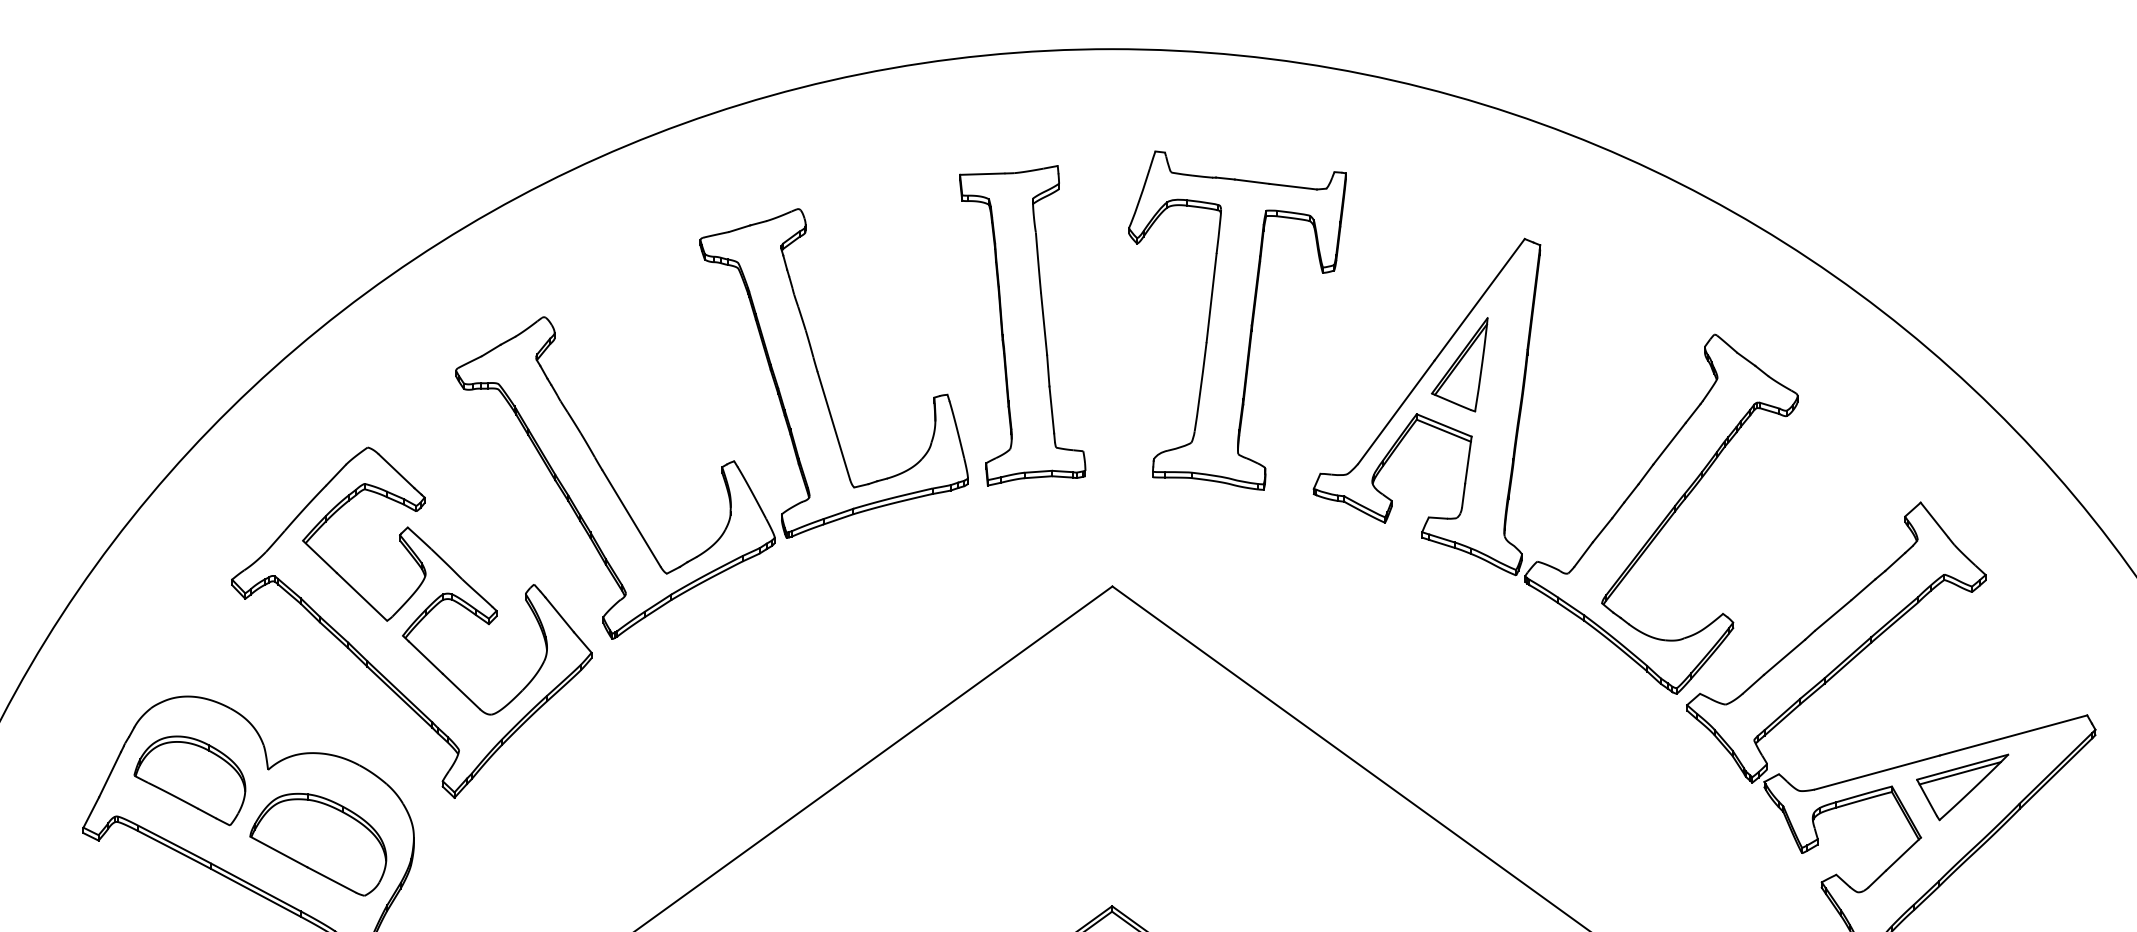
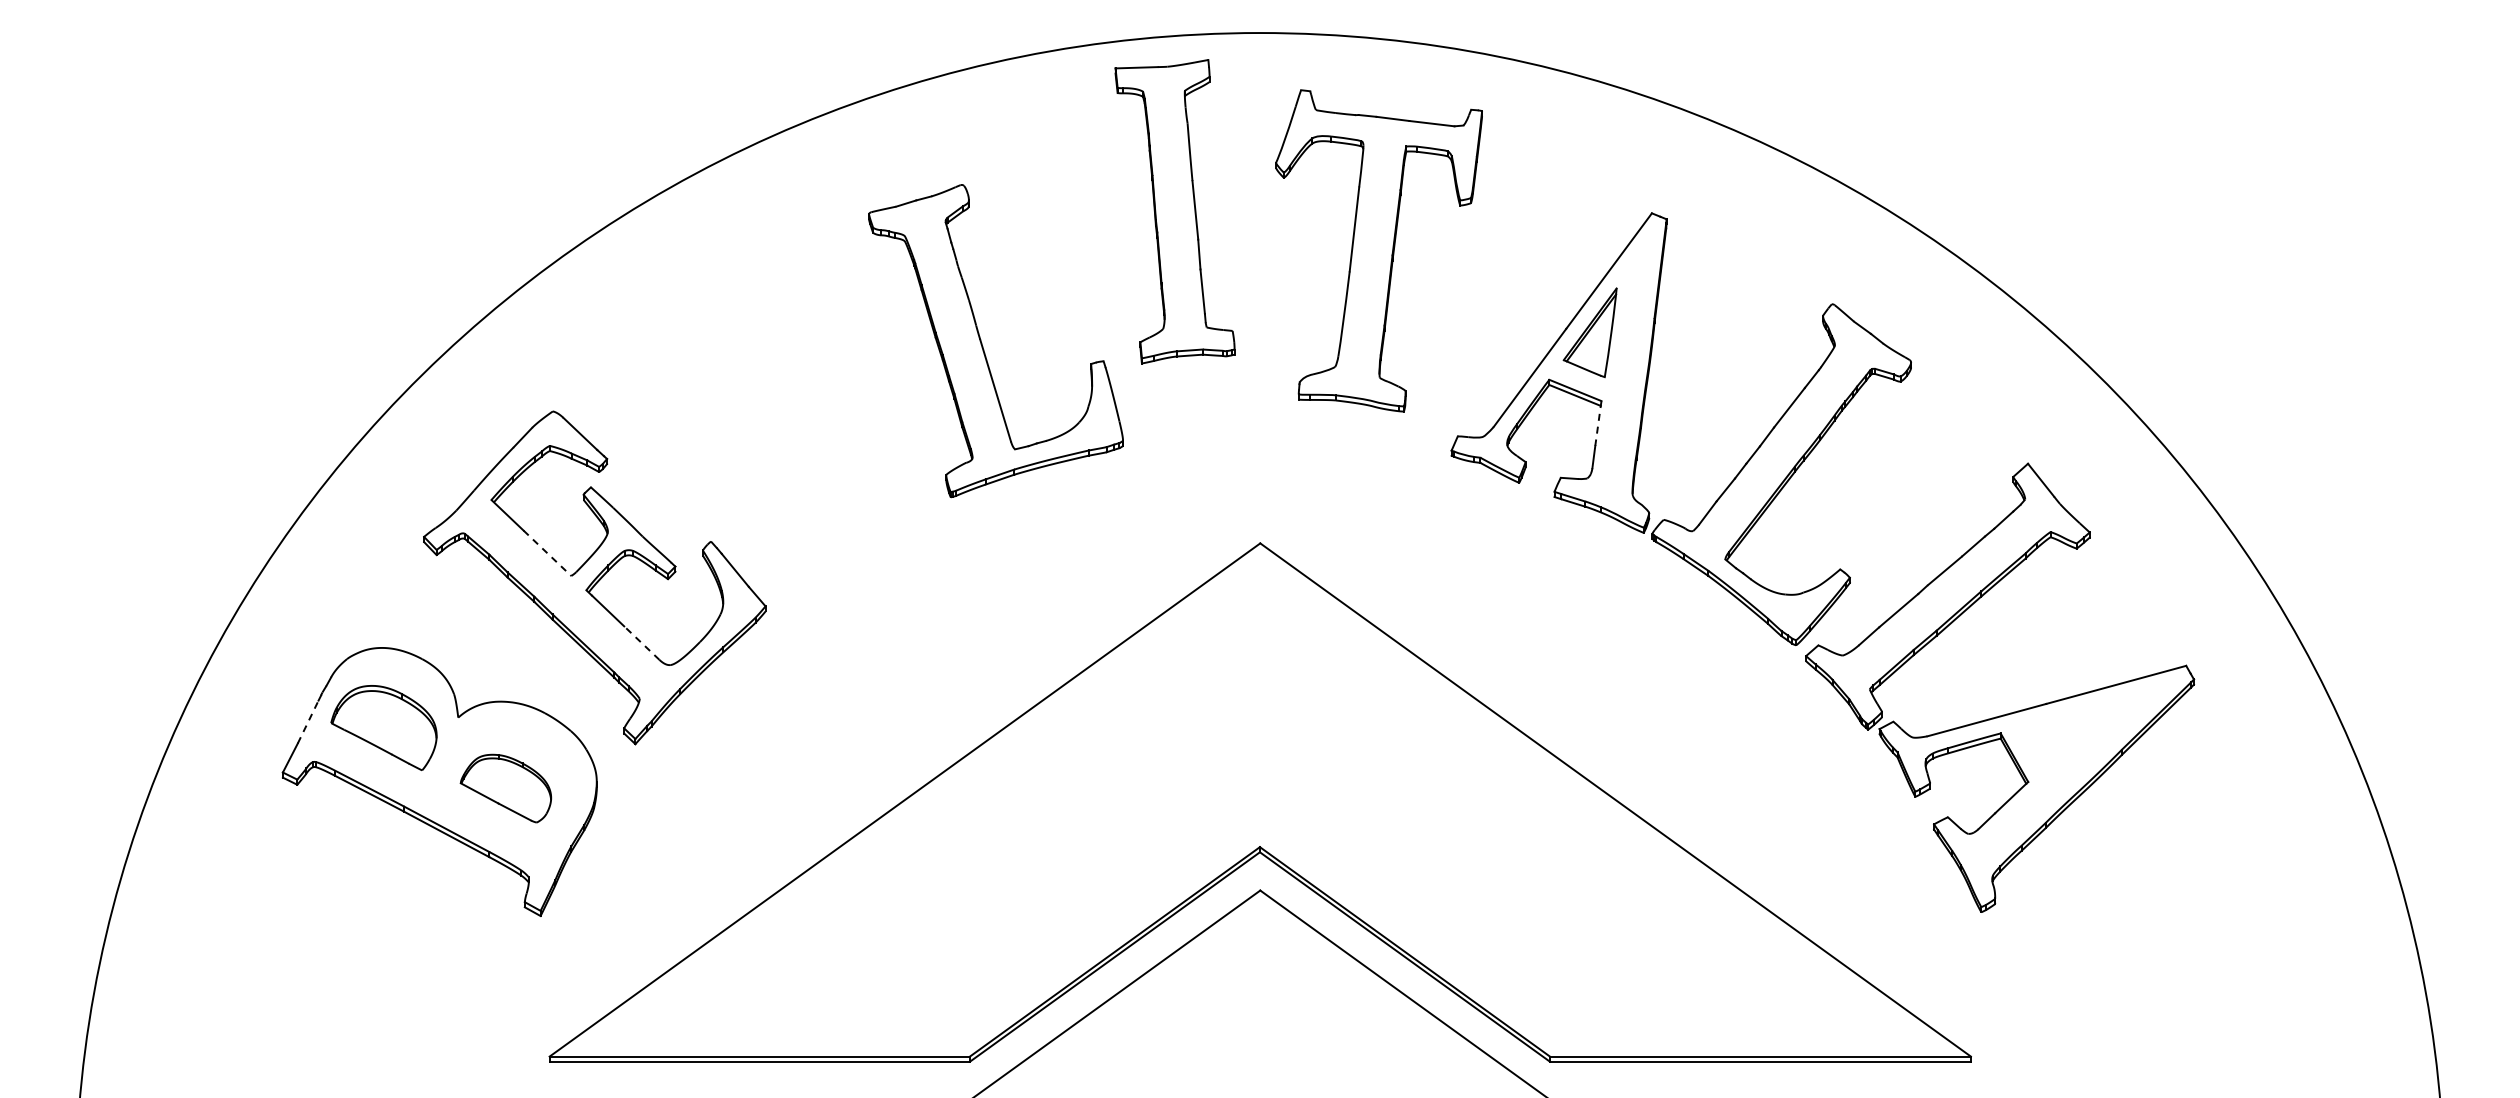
part: (1236, 320) -> (1378, 250), moved
part: (1022, 325) -> (1174, 211), moved
line: (1468, 460) -> (1598, 423), solid -> dashed
part: (609, 479) -> (782, 441), removed
line: (362, 597) -> (547, 553), solid -> dashed
line: (460, 690) -> (641, 642), solid -> dashed
line: (110, 775) -> (308, 722), solid -> dashed
part: (1962, 787) -> (2067, 734), removed
part: (317, 844) -> (505, 788), size x0.7

